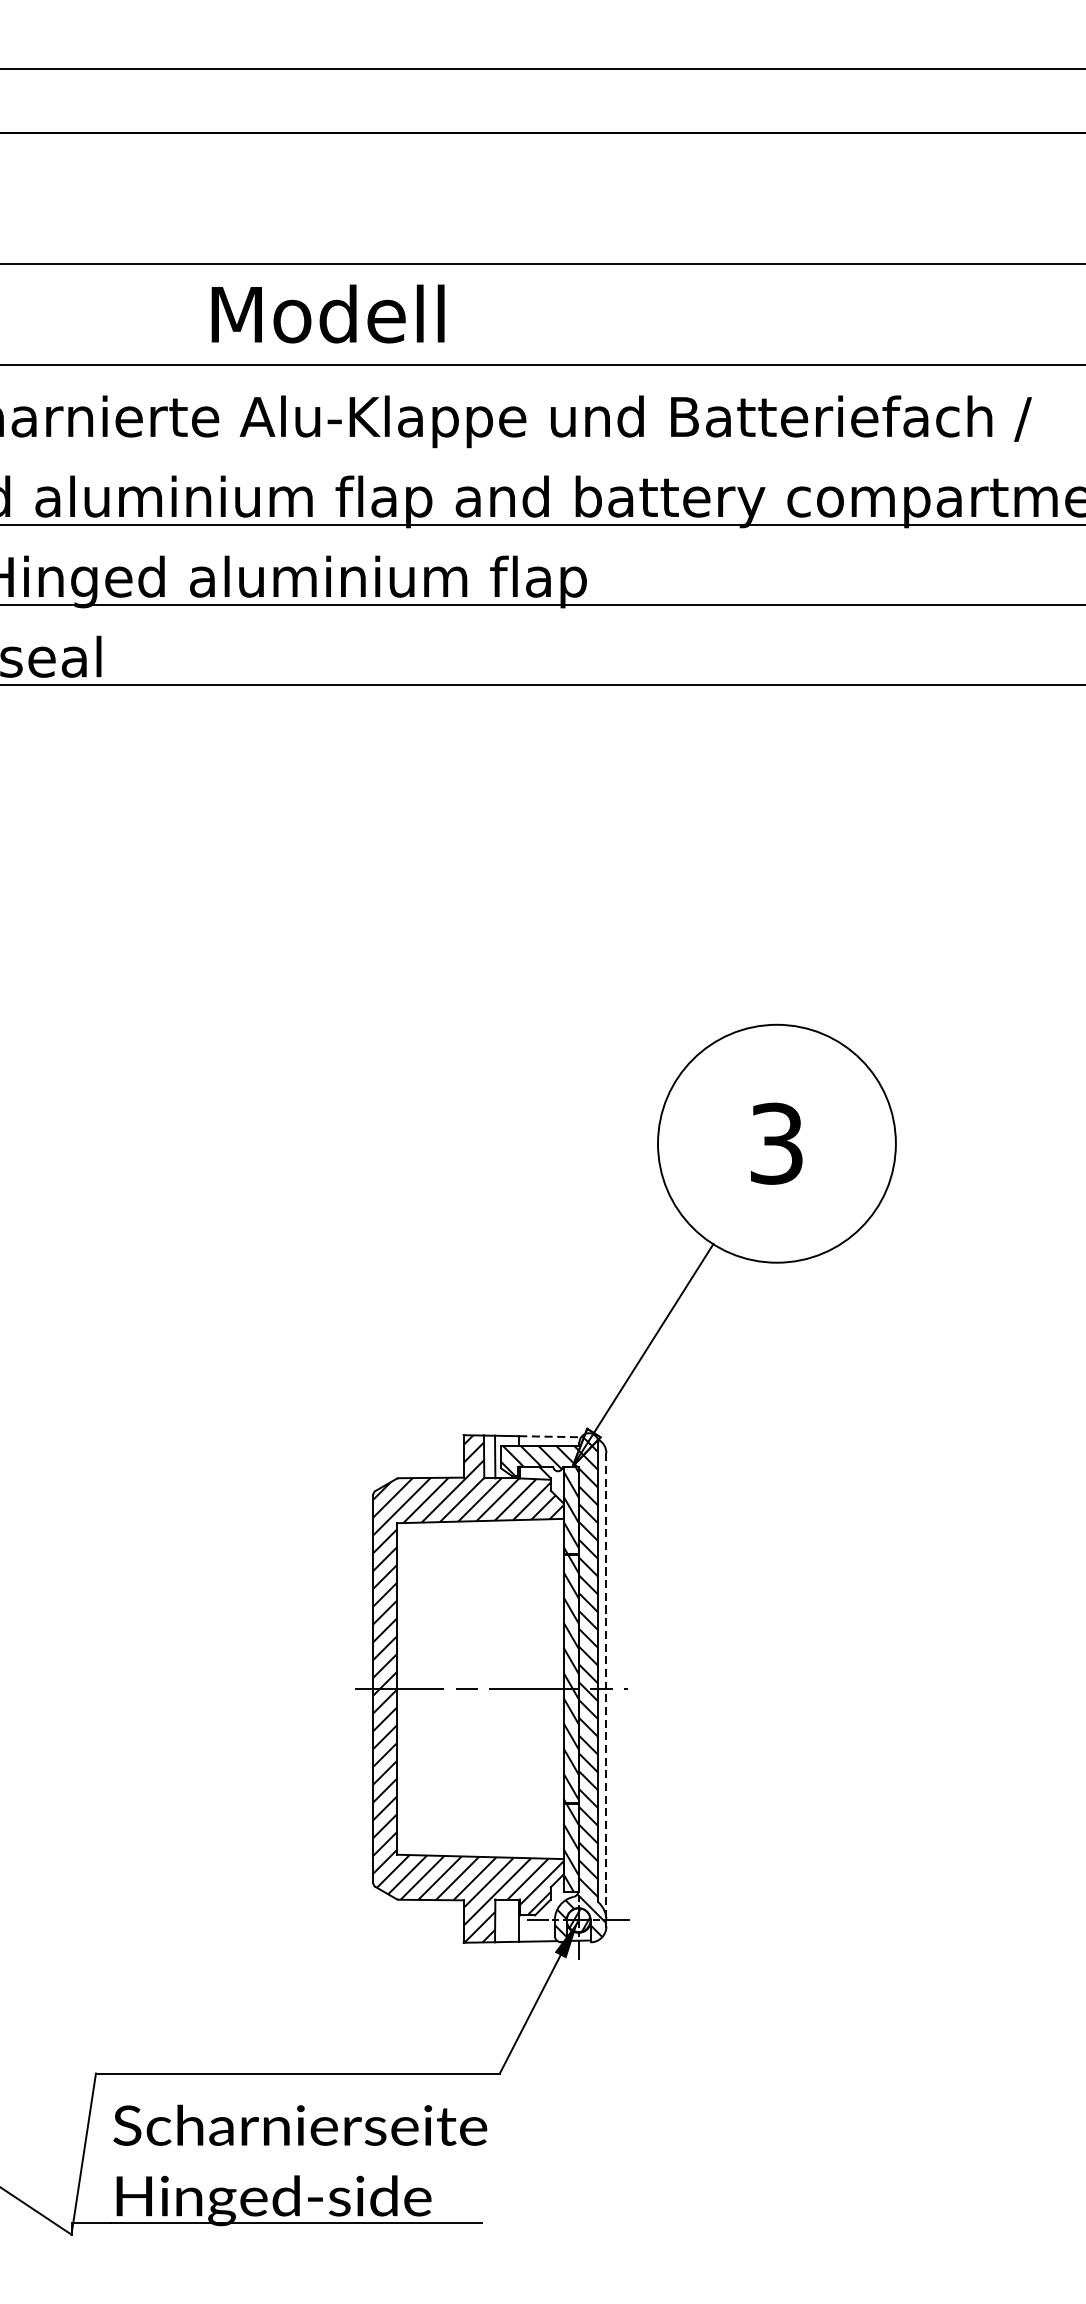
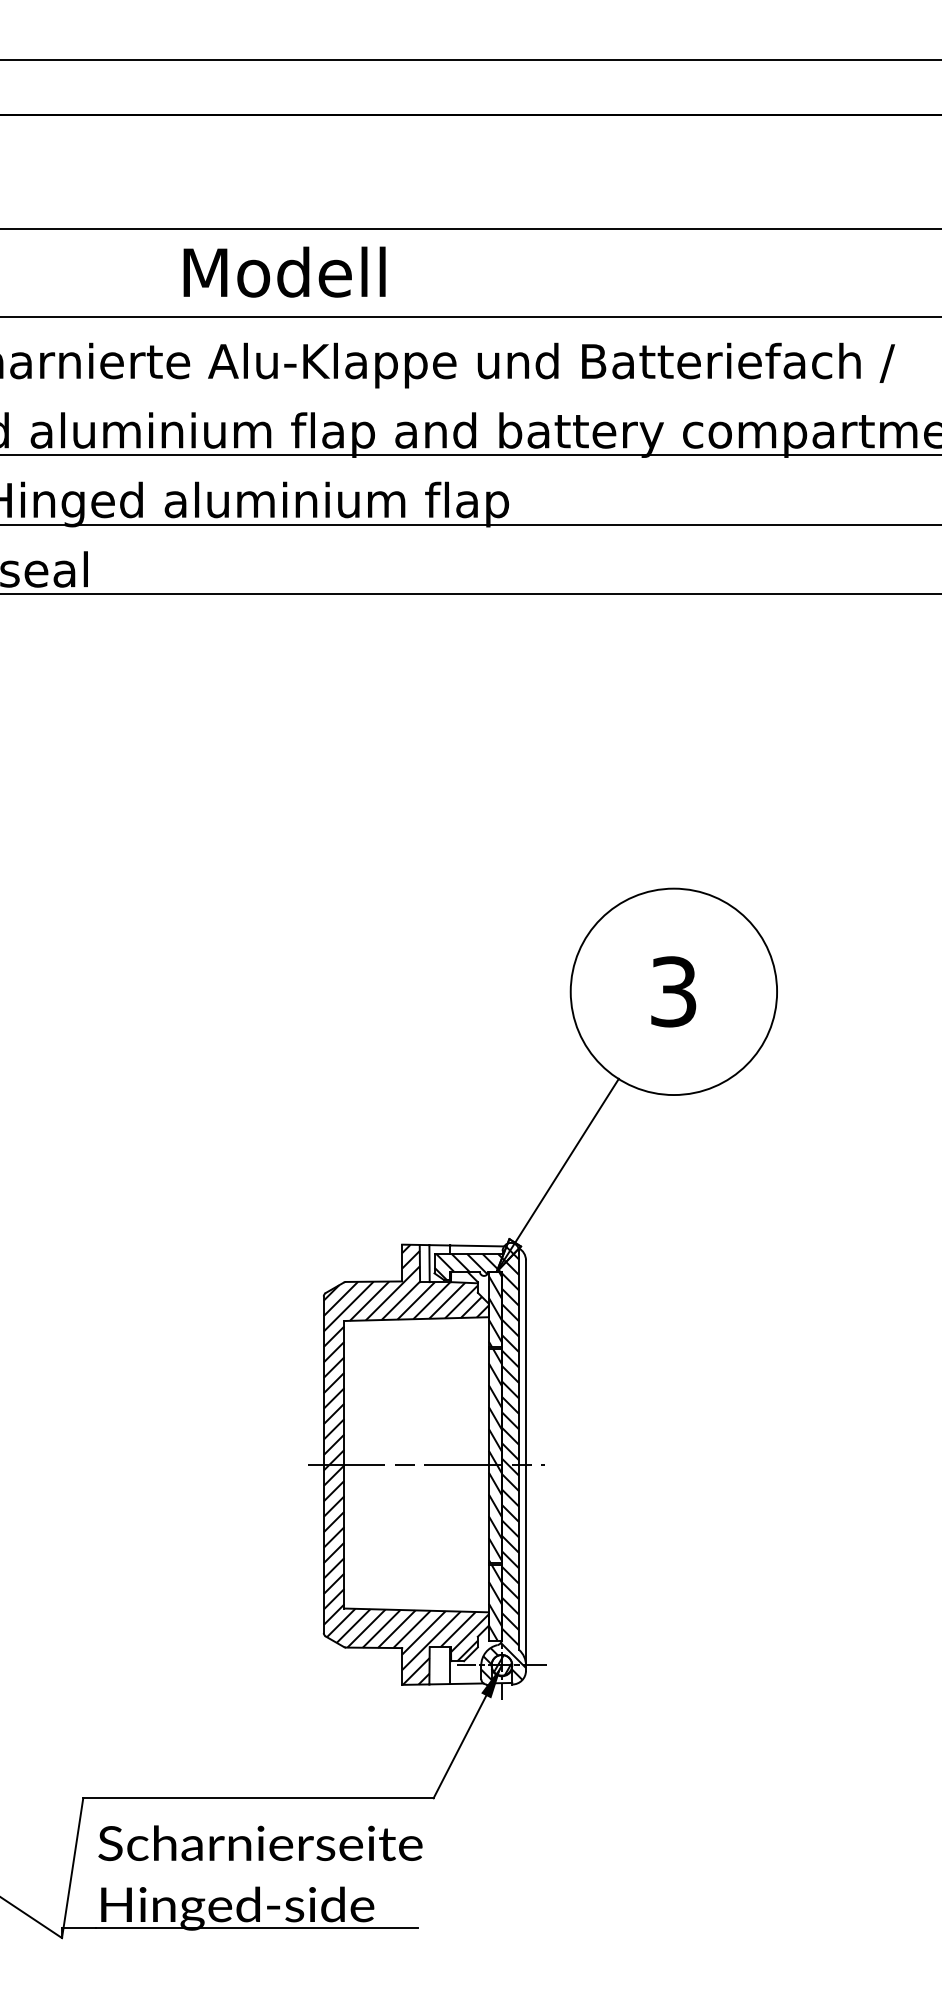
line: (550, 1436) -> (477, 1245), dashed -> solid
line: (606, 1687) -> (526, 1463), dashed -> solid

